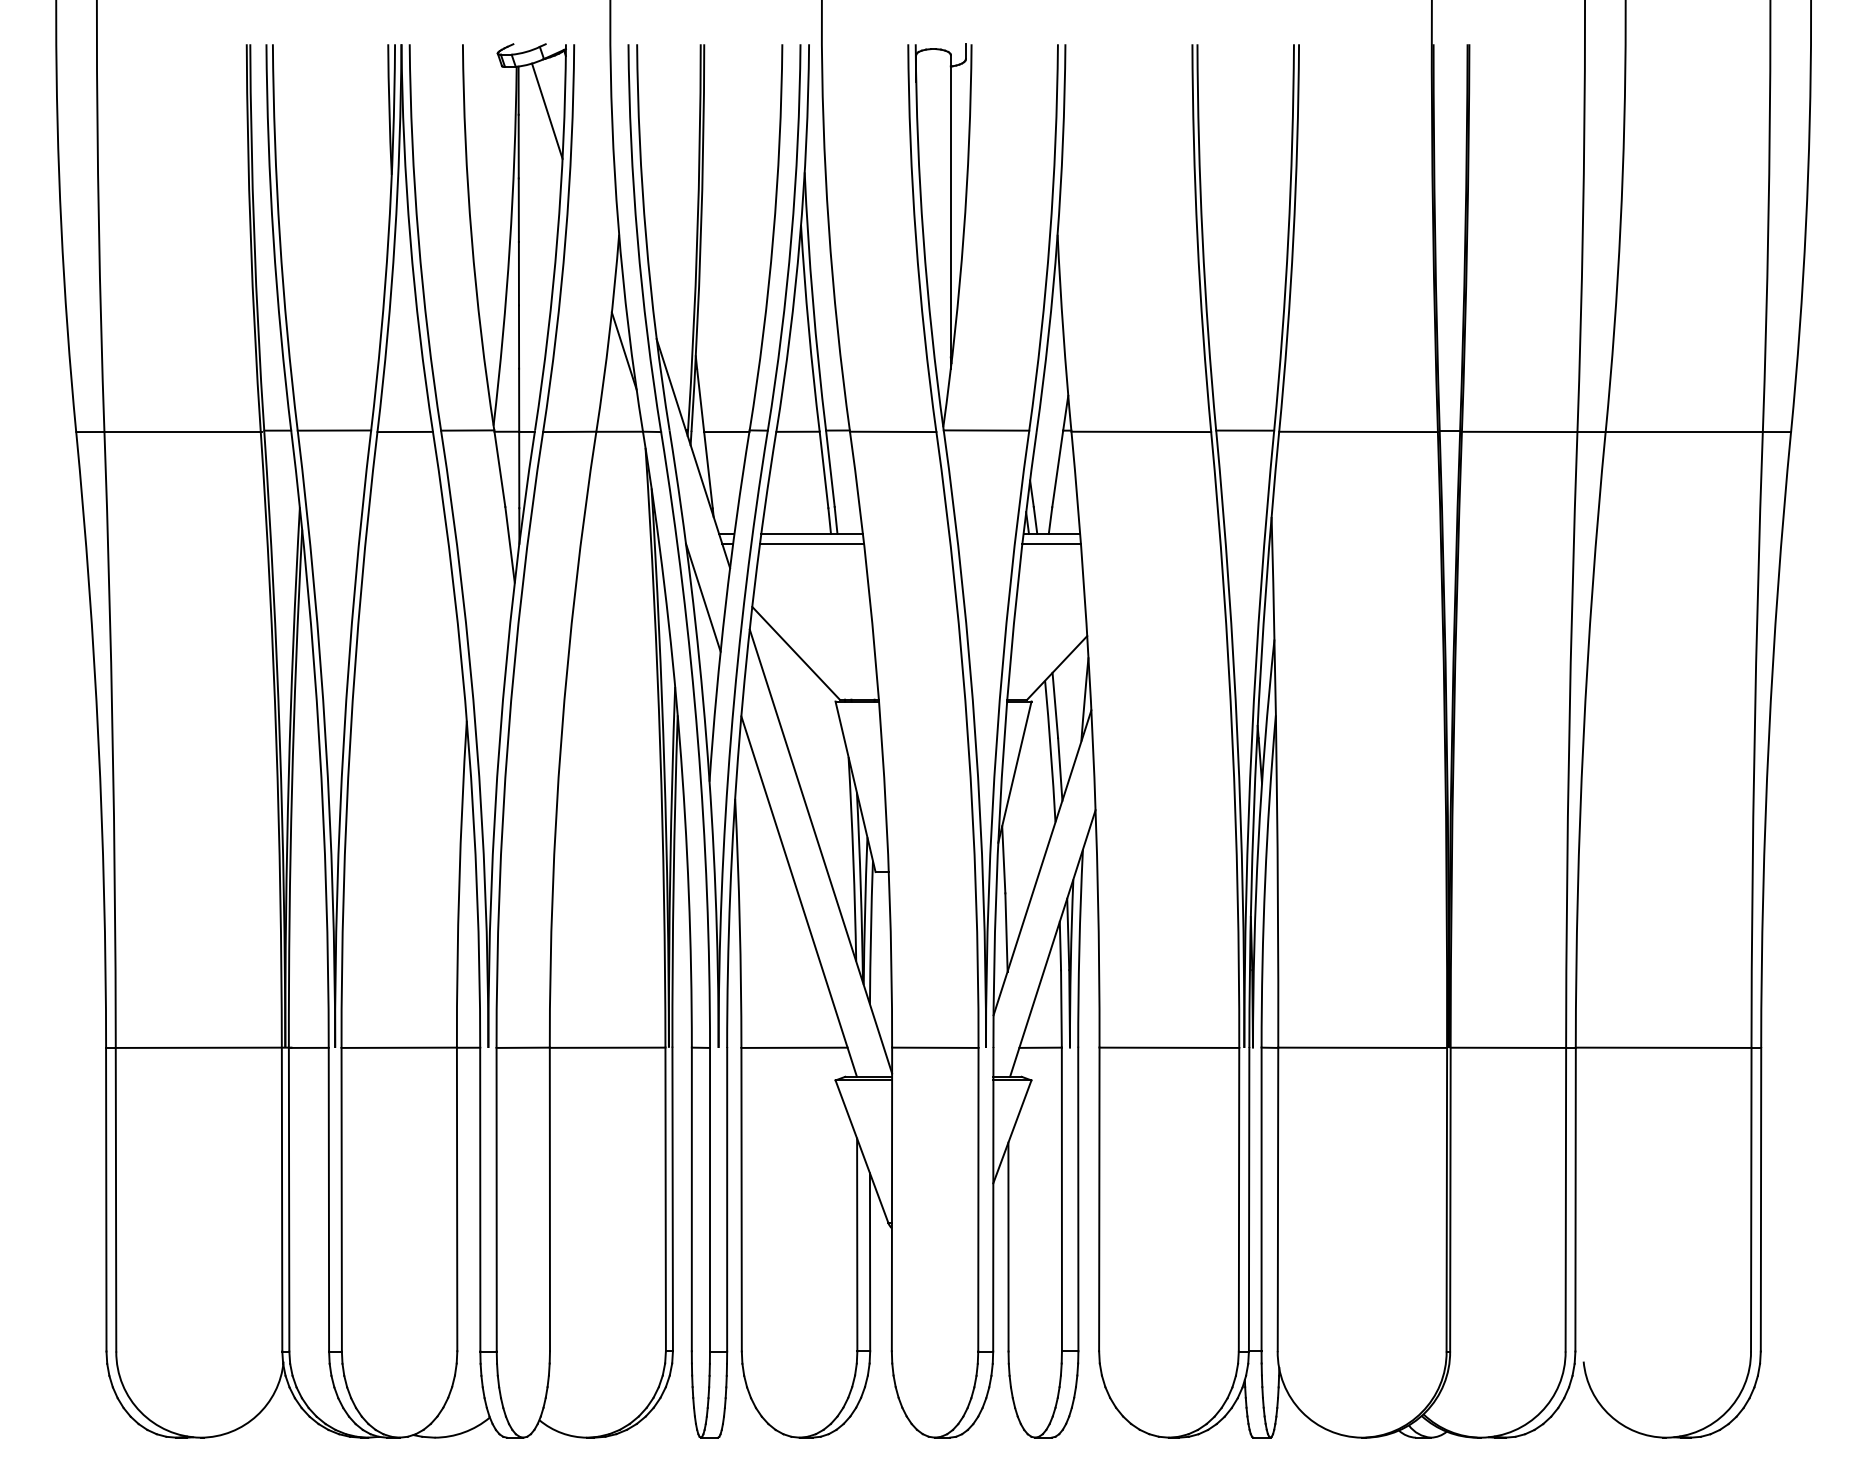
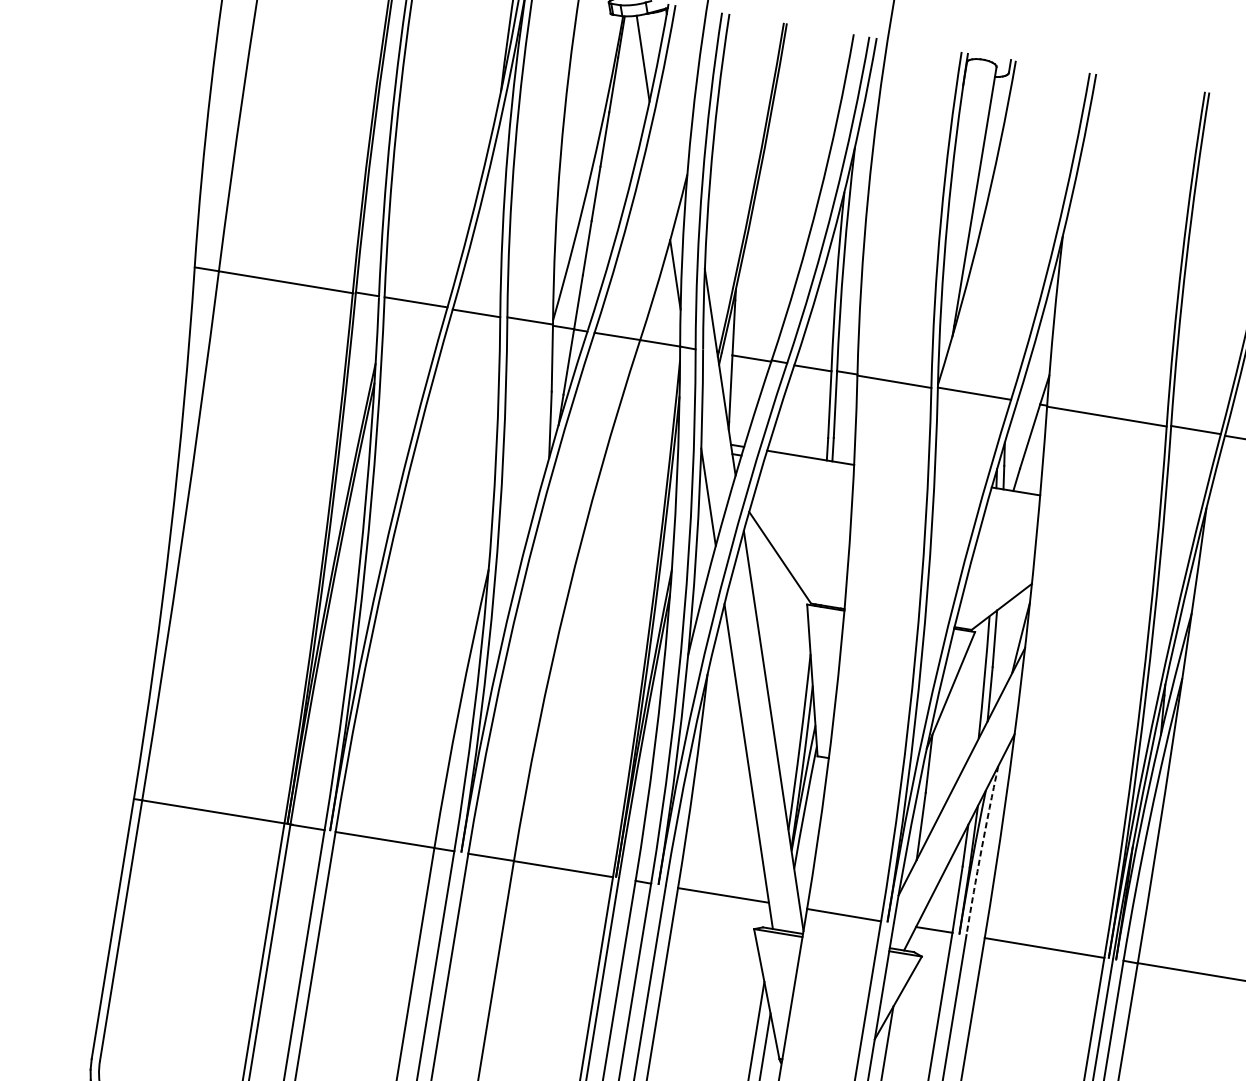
line: (811, 544) -> (808, 466), removed
line: (1051, 544) -> (1014, 500), removed
arc: (1079, 948) -> (981, 850), solid -> dashed

